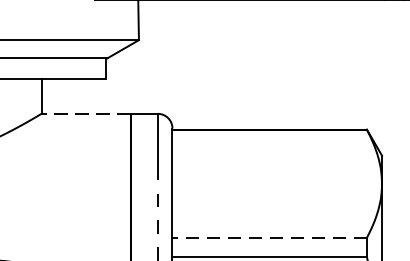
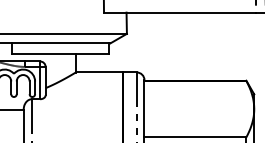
line: (84, 113) -> (98, 72), dashed -> solid
line: (269, 237) -> (195, 137), dashed -> solid

